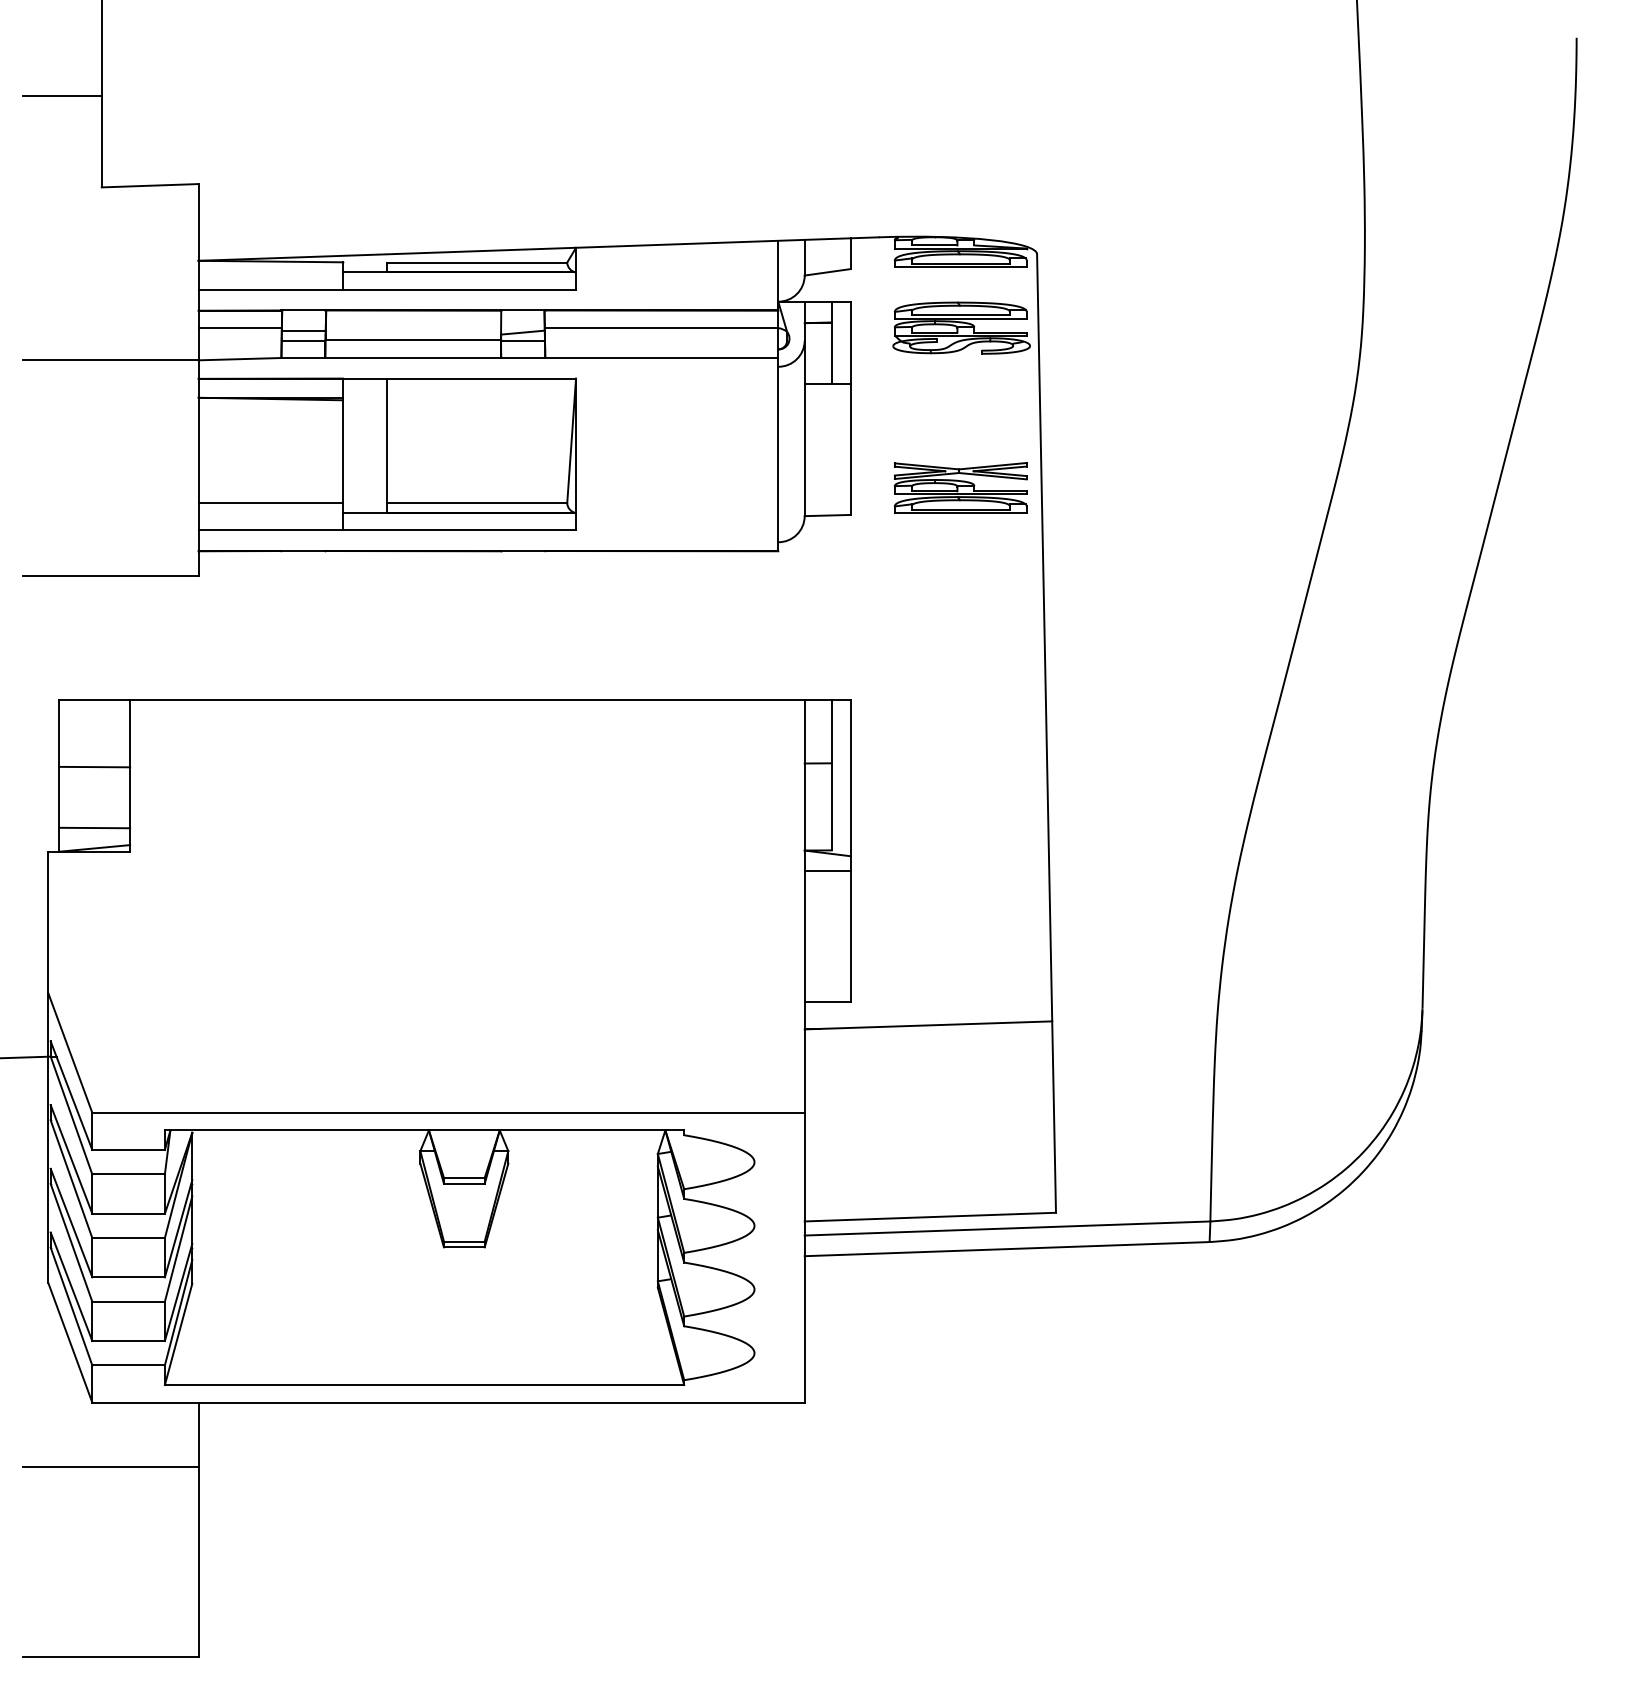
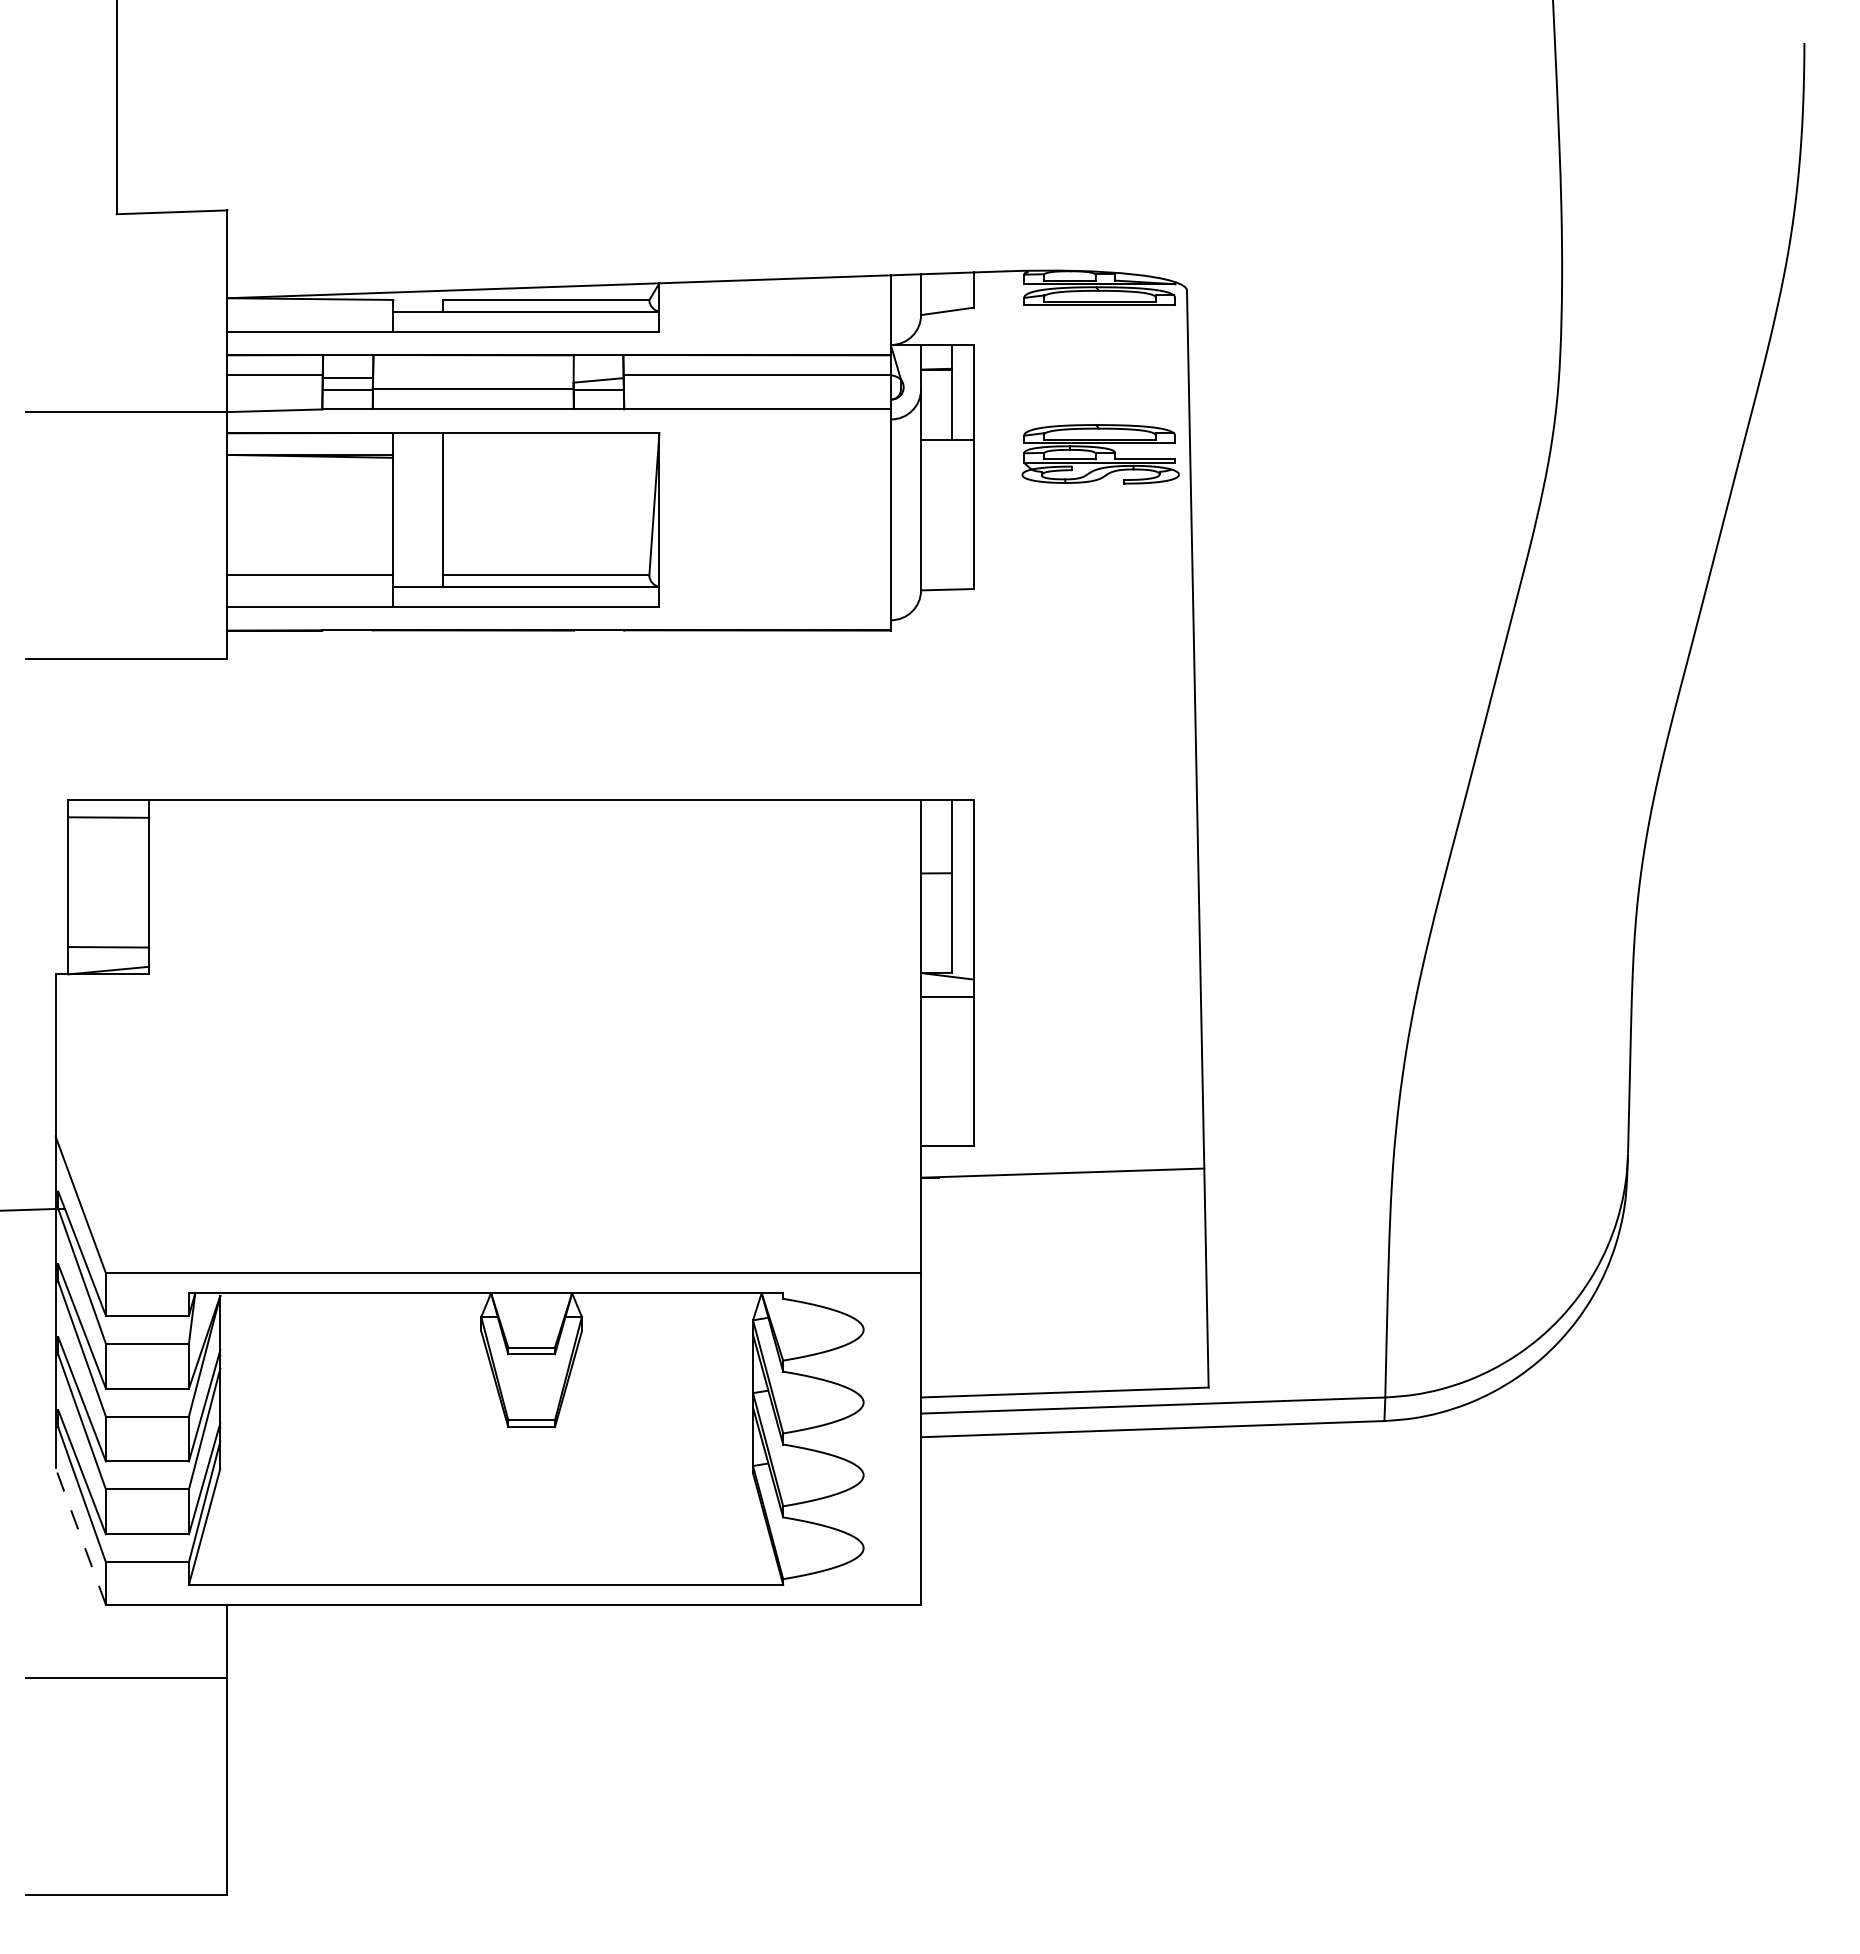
line: (62, 95) -> (71, 109), removed
part: (961, 328) -> (1100, 454), moved
part: (960, 487) -> (1099, 557), removed
line: (94, 767) -> (108, 817), moved
line: (70, 1342) -> (80, 1536), solid -> dashed

